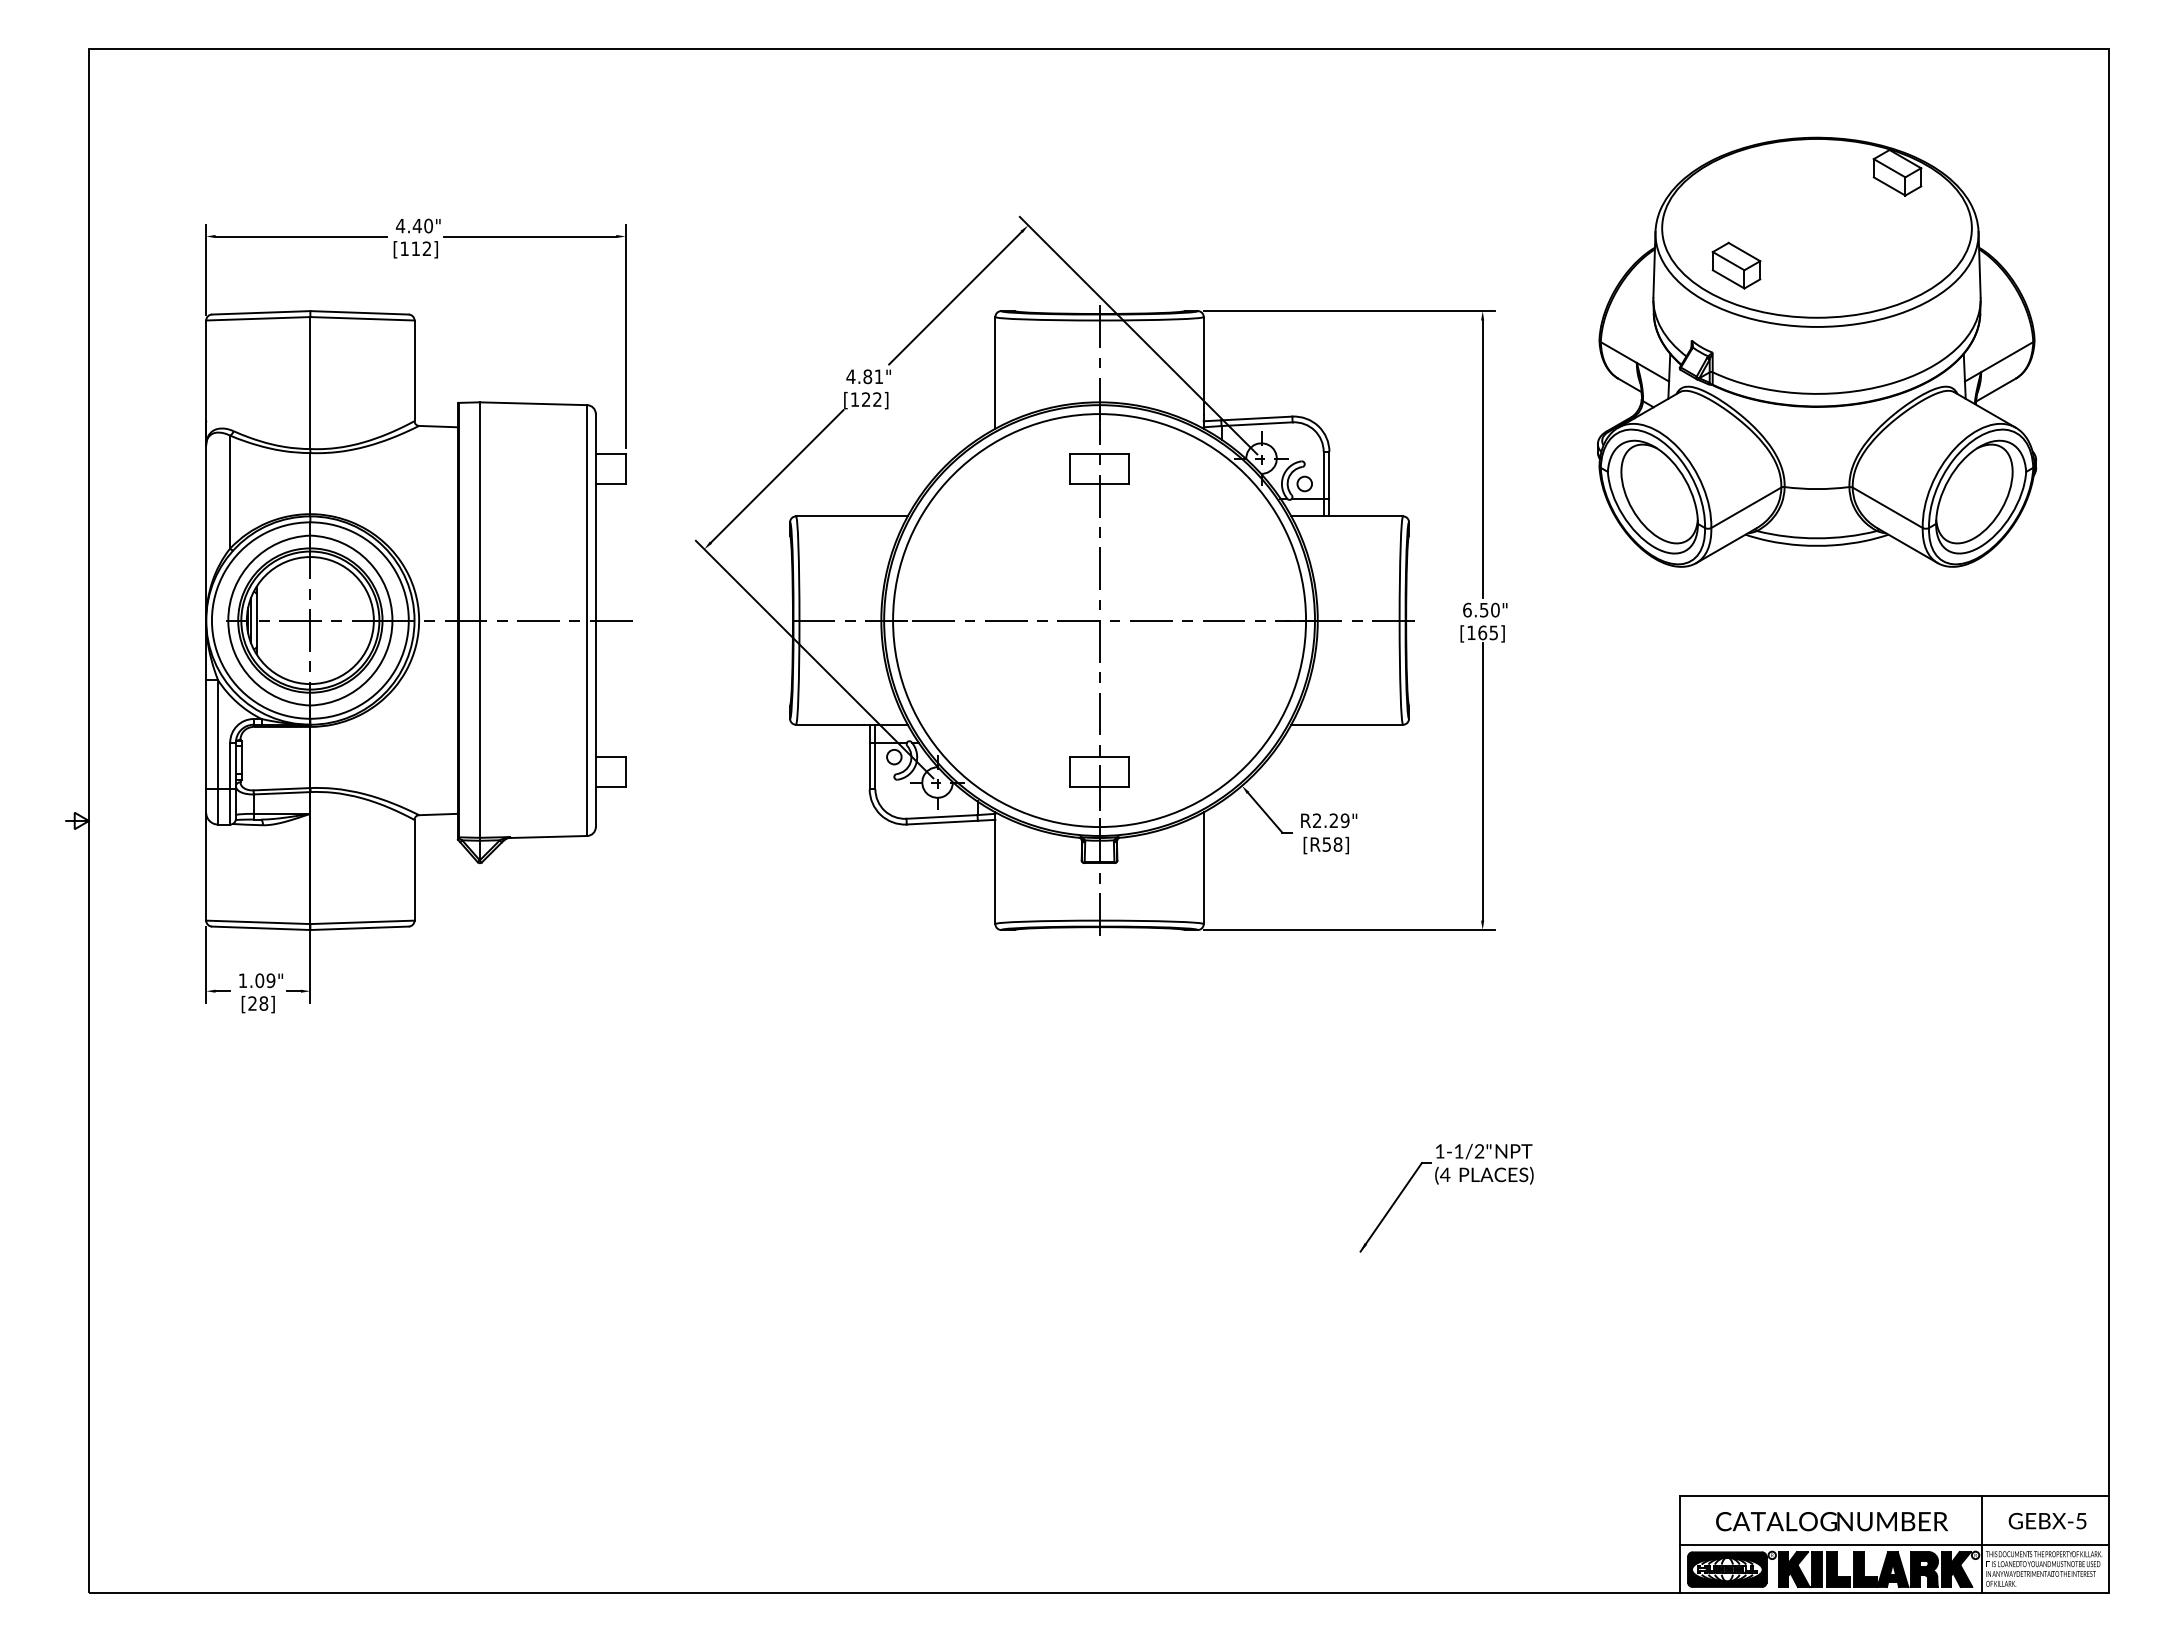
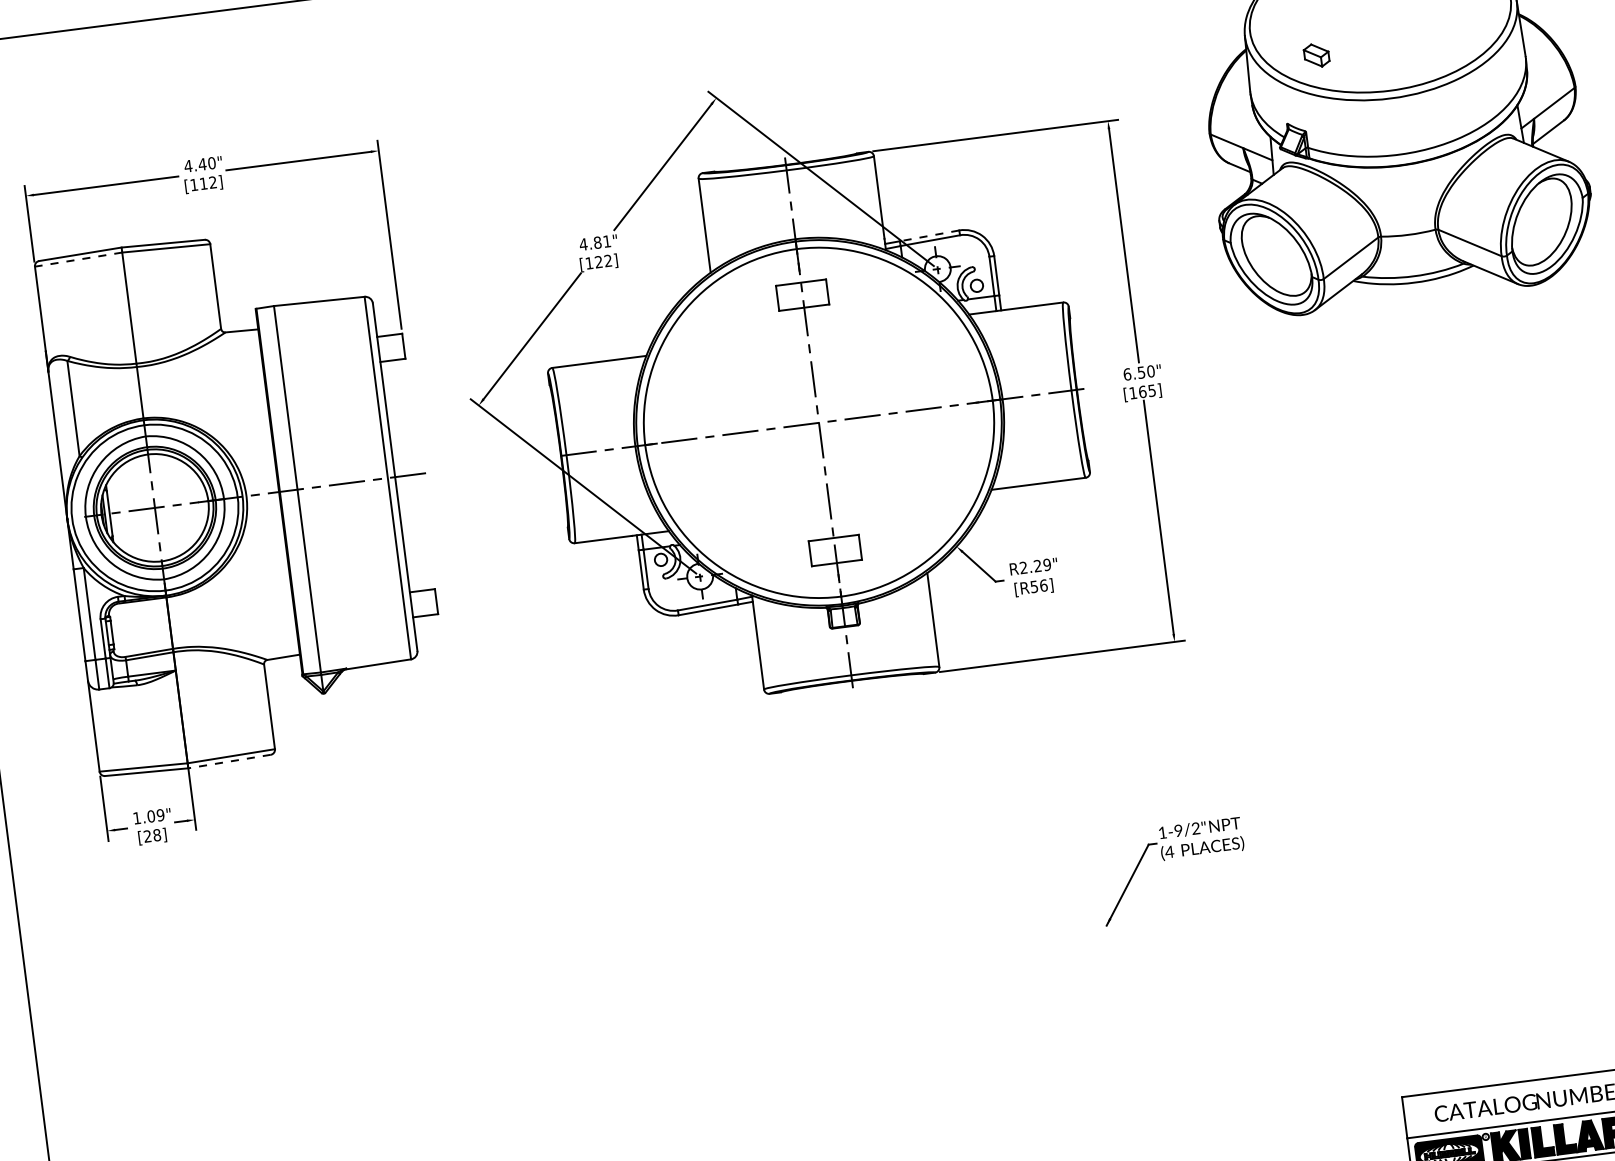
part: (1736, 265) -> (1316, 55), size x0.6
line: (257, 318) -> (77, 259), solid -> dashed
line: (1256, 418) -> (929, 235), solid -> dashed
text: (1337, 844) -> (1043, 585), [R58] -> [R56]
line: (359, 928) -> (229, 761), solid -> dashed
text: (1458, 1151) -> (1178, 830), 1-1/2" -> 1-9/2"

